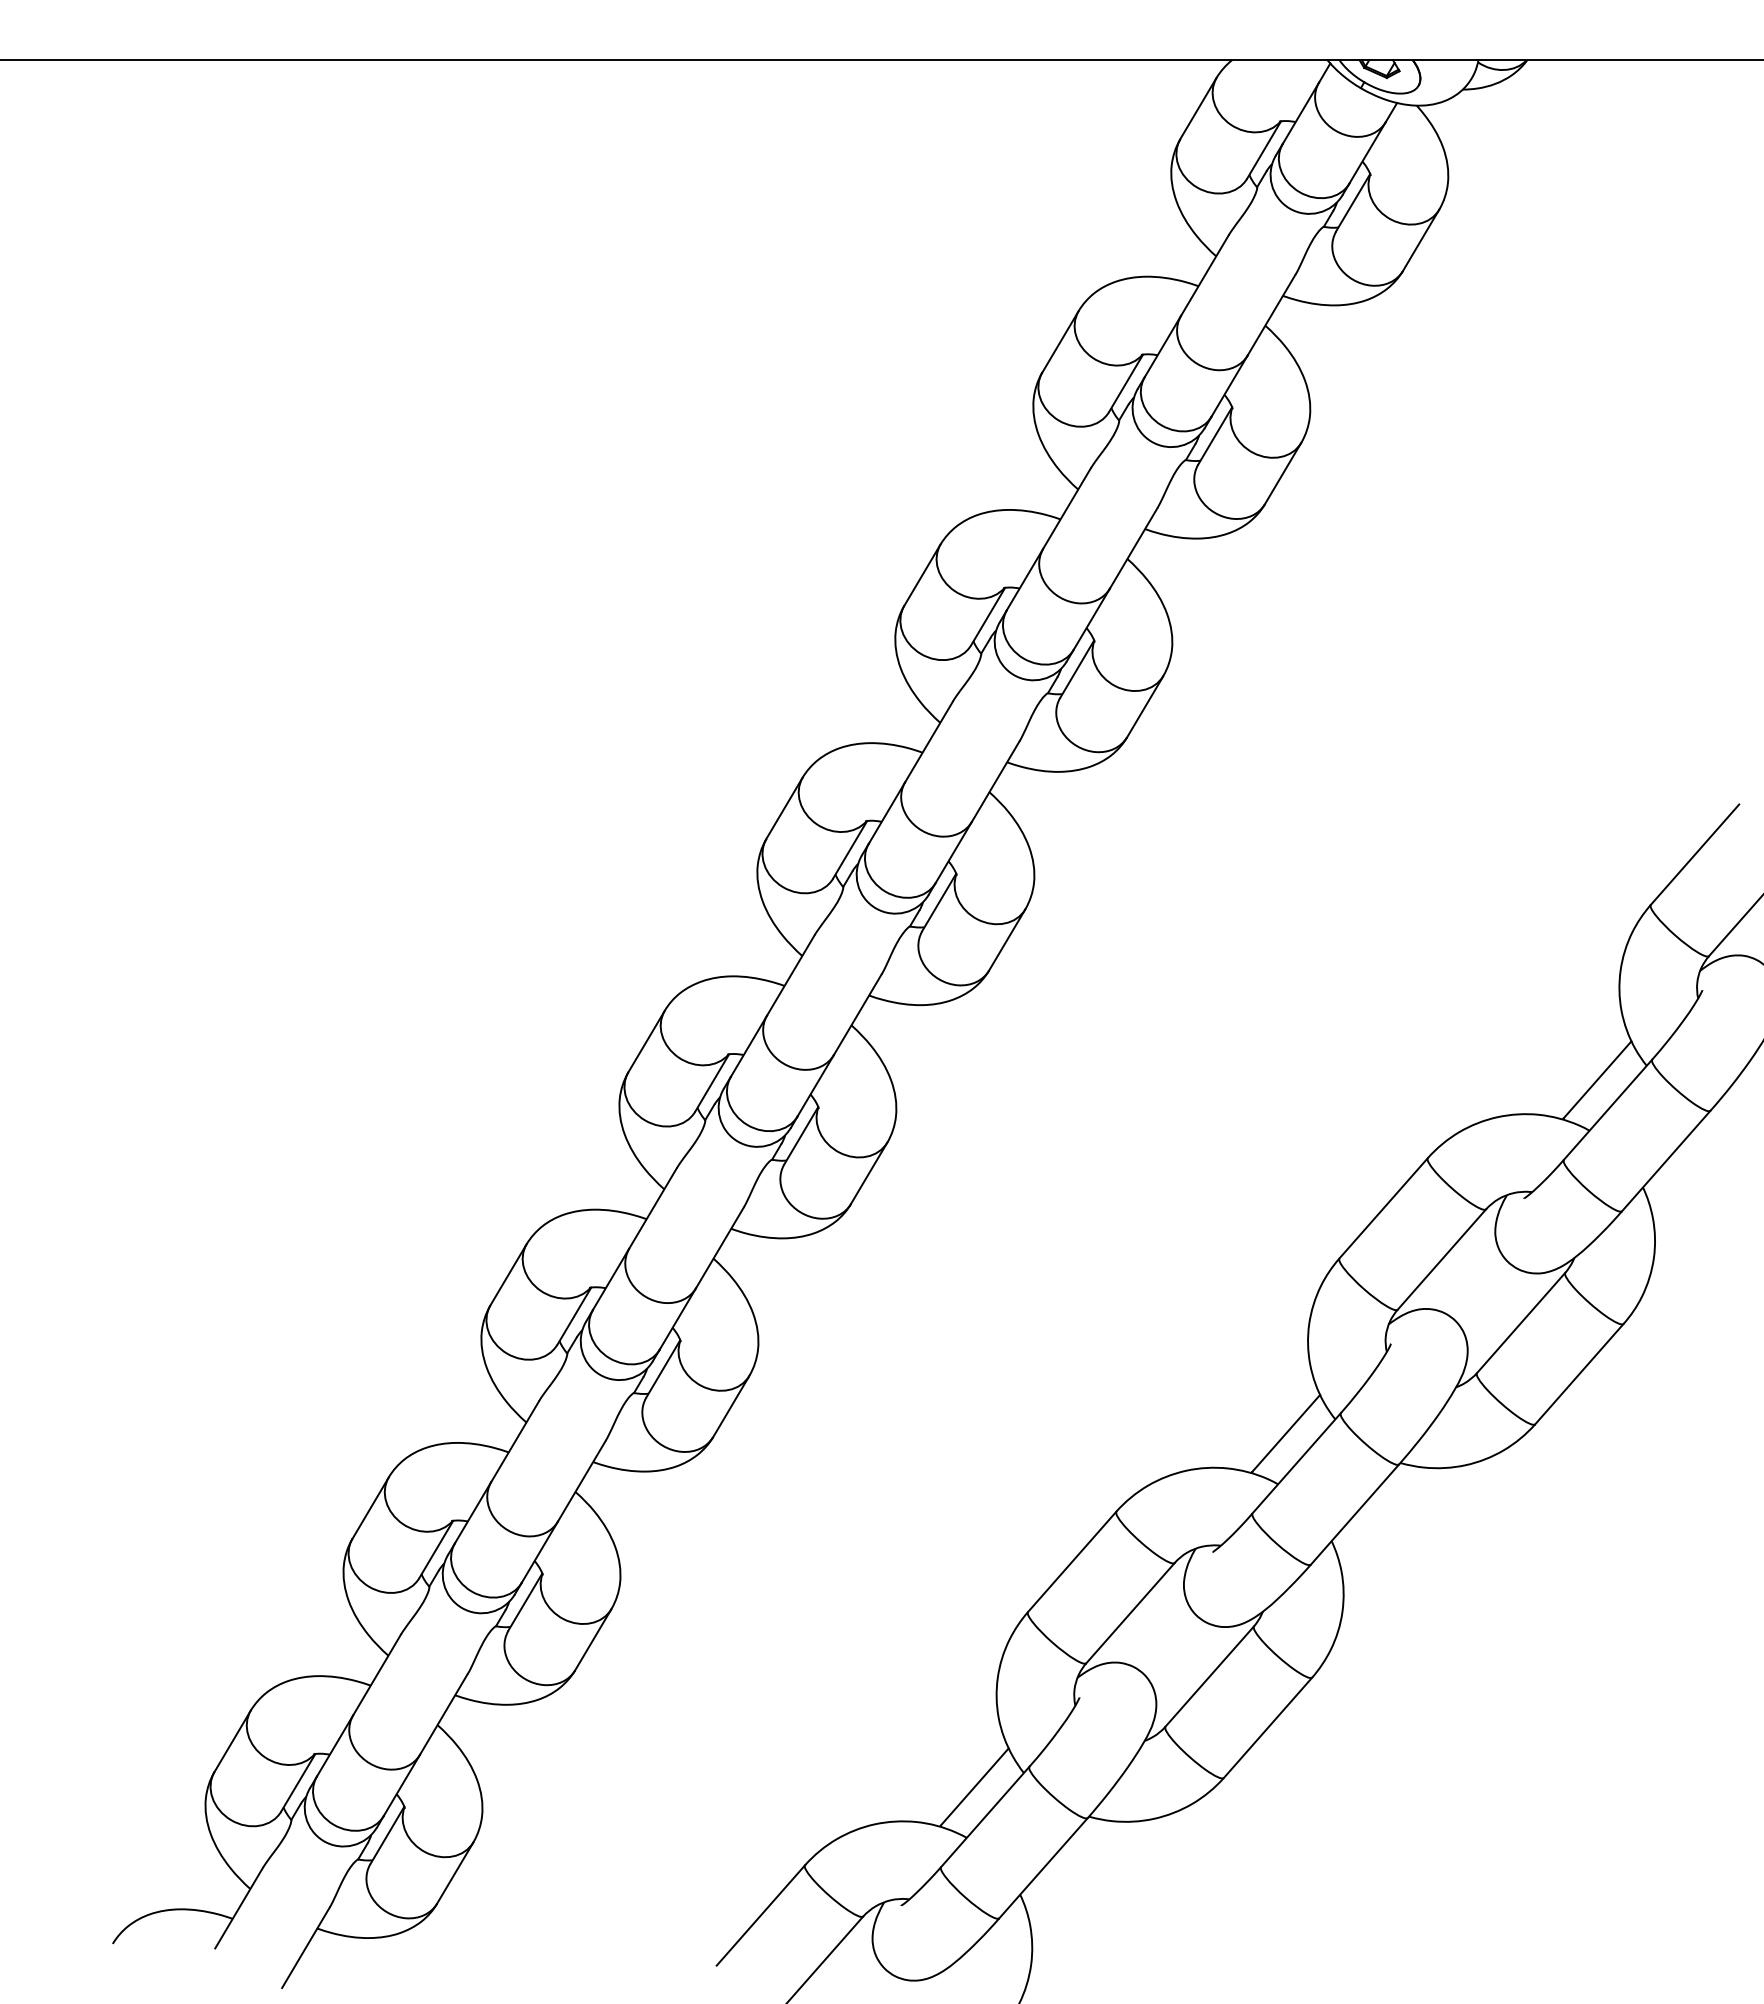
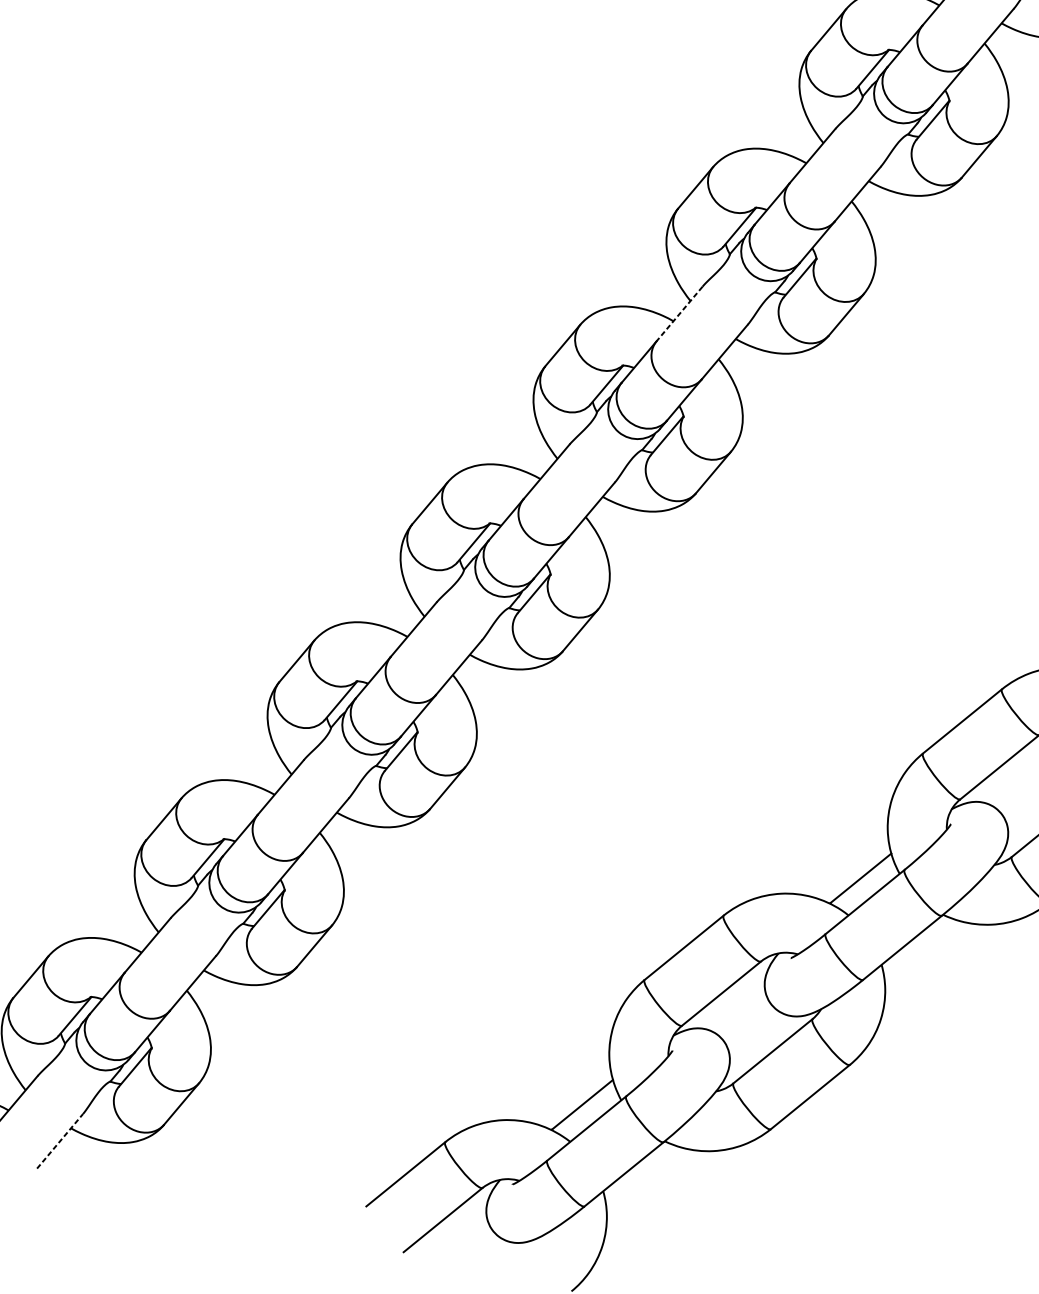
line: (928, 742) -> (679, 314), solid -> dashed
line: (305, 1947) -> (59, 1141), solid -> dashed

